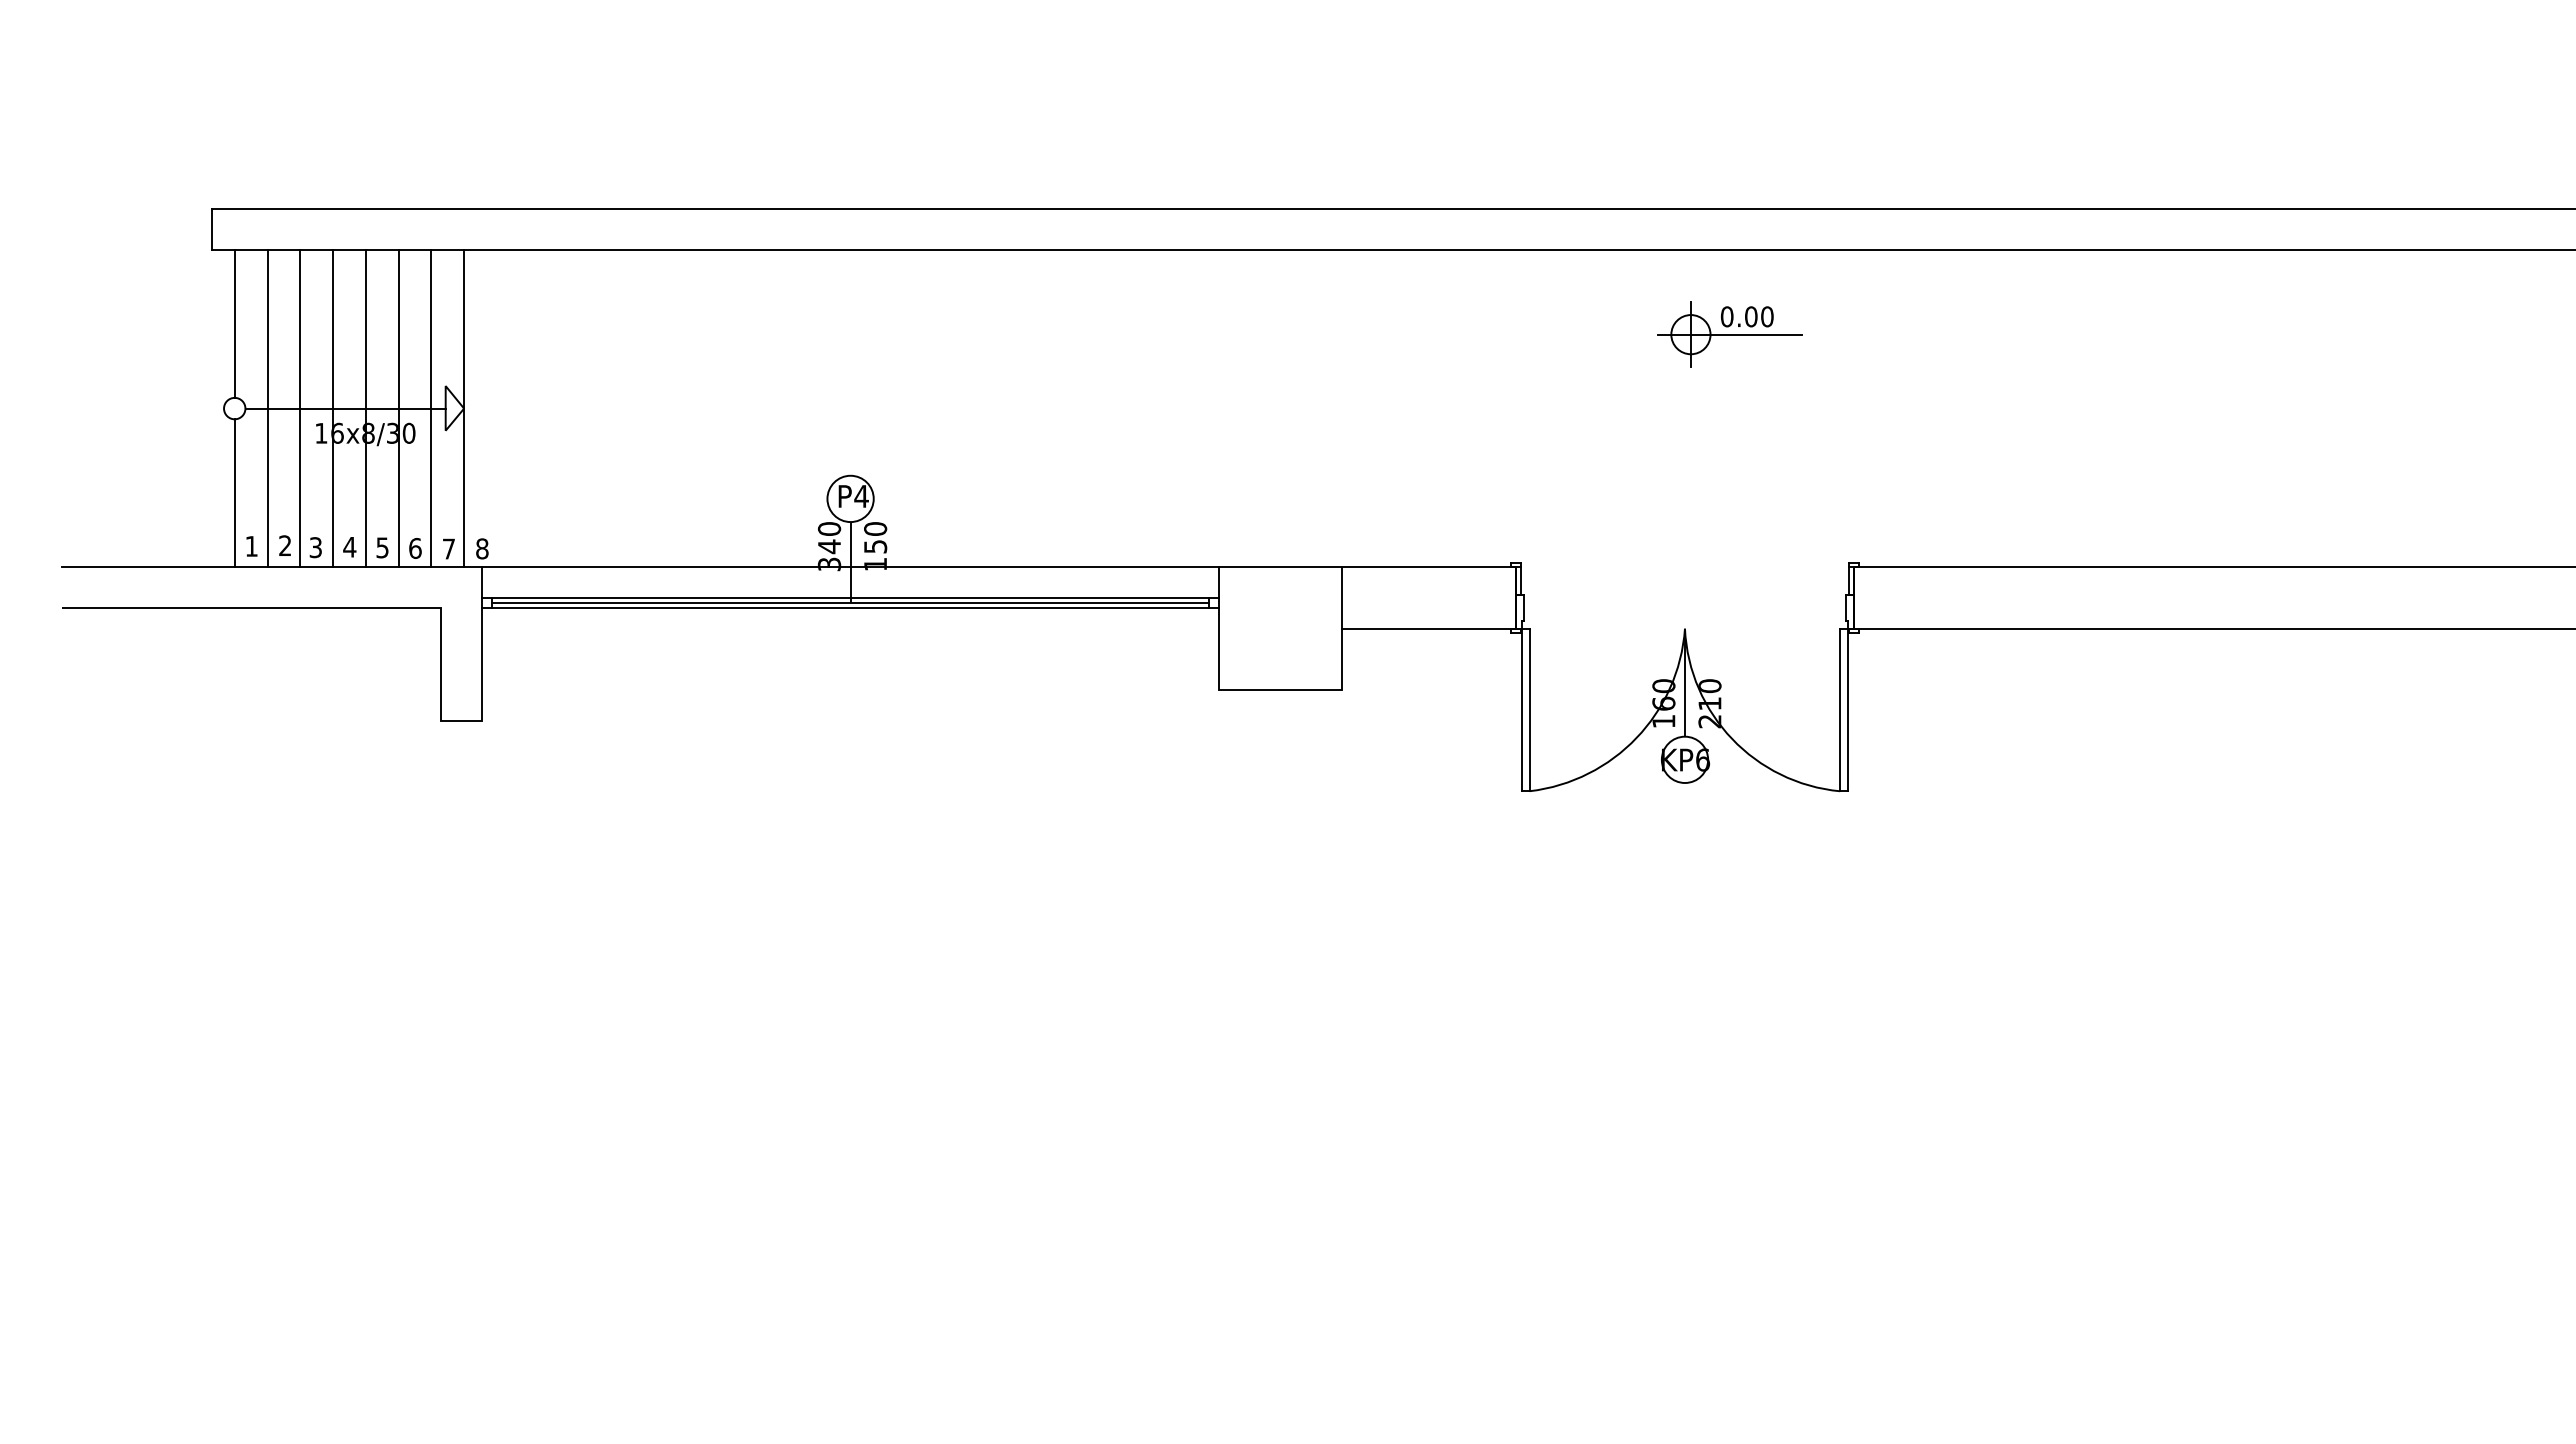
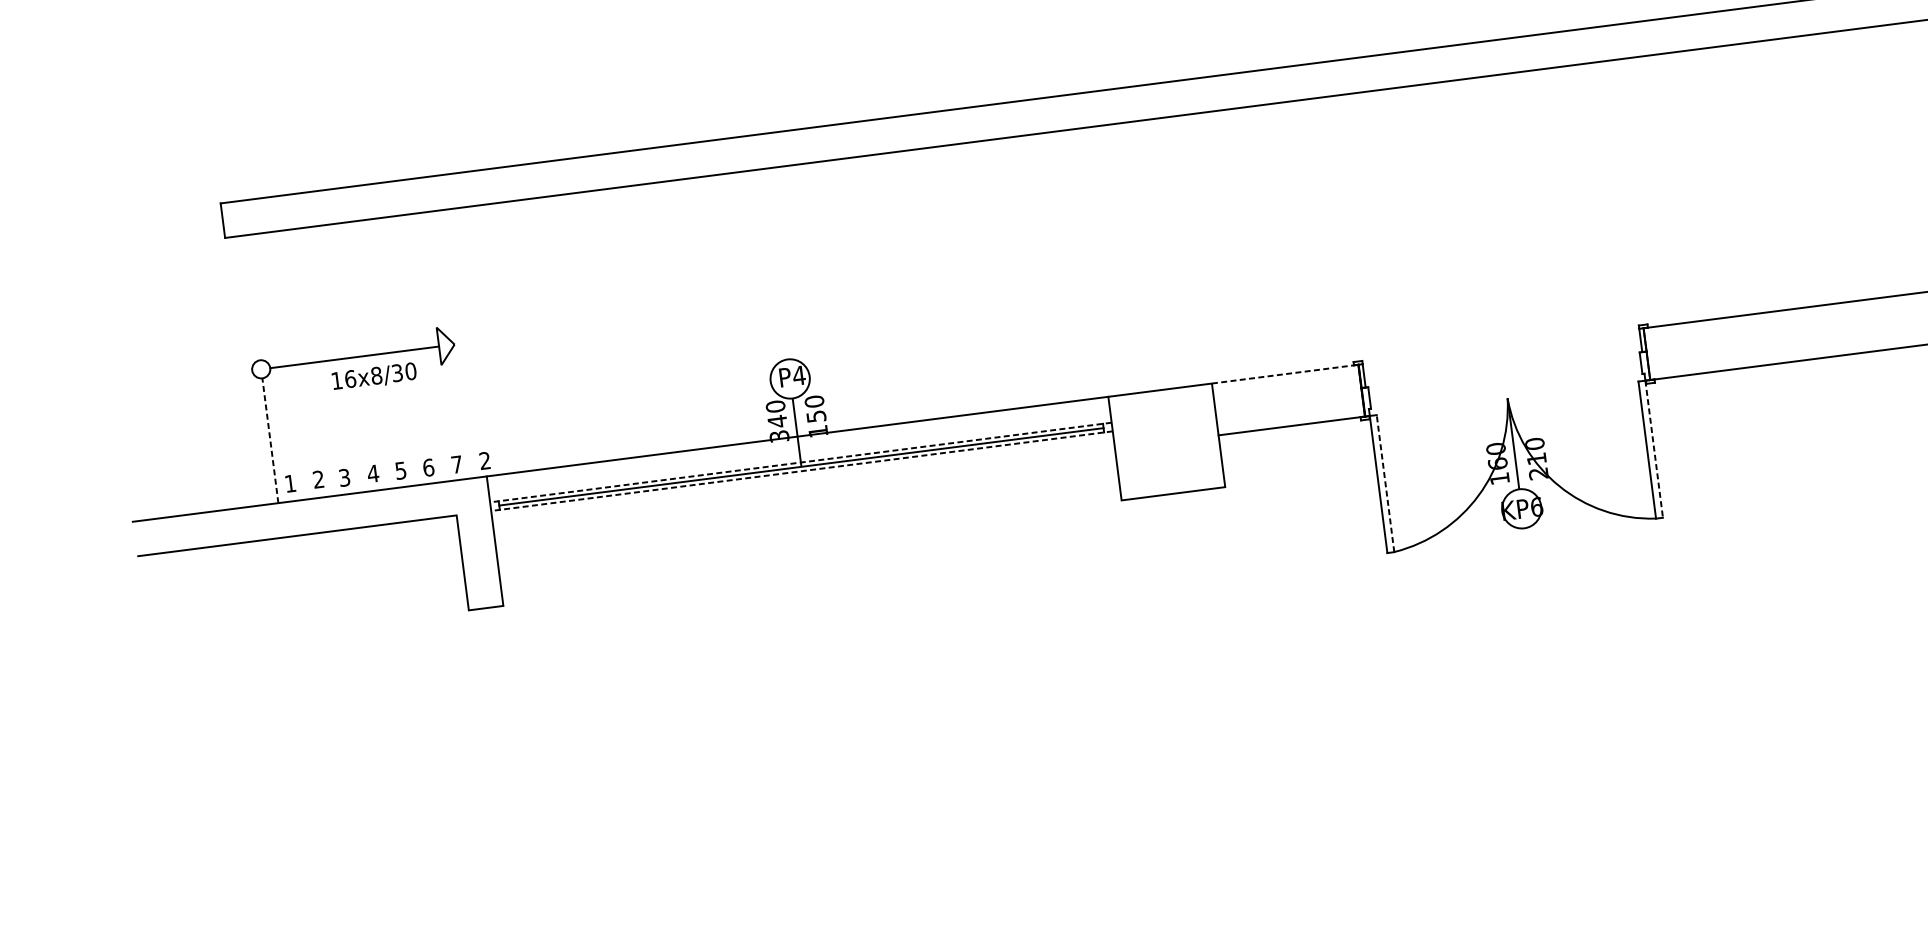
line: (234, 323) -> (251, 297), removed
part: (1729, 334) -> (1513, 145), removed
line: (267, 408) -> (288, 365), removed
line: (300, 408) -> (316, 362), removed
line: (333, 408) -> (344, 358), removed
line: (365, 408) -> (371, 355), removed
line: (398, 408) -> (399, 351), removed
line: (431, 408) -> (427, 348), removed
line: (464, 408) -> (454, 344), removed
line: (234, 492) -> (270, 440), solid -> dashed
text: (482, 548) -> (485, 460), 8 -> 2
line: (1429, 567) -> (1285, 374), solid -> dashed
line: (850, 598) -> (800, 462), solid -> dashed
line: (850, 608) -> (801, 471), solid -> dashed
line: (1529, 709) -> (1385, 483), solid -> dashed
line: (1848, 710) -> (1654, 449), solid -> dashed

